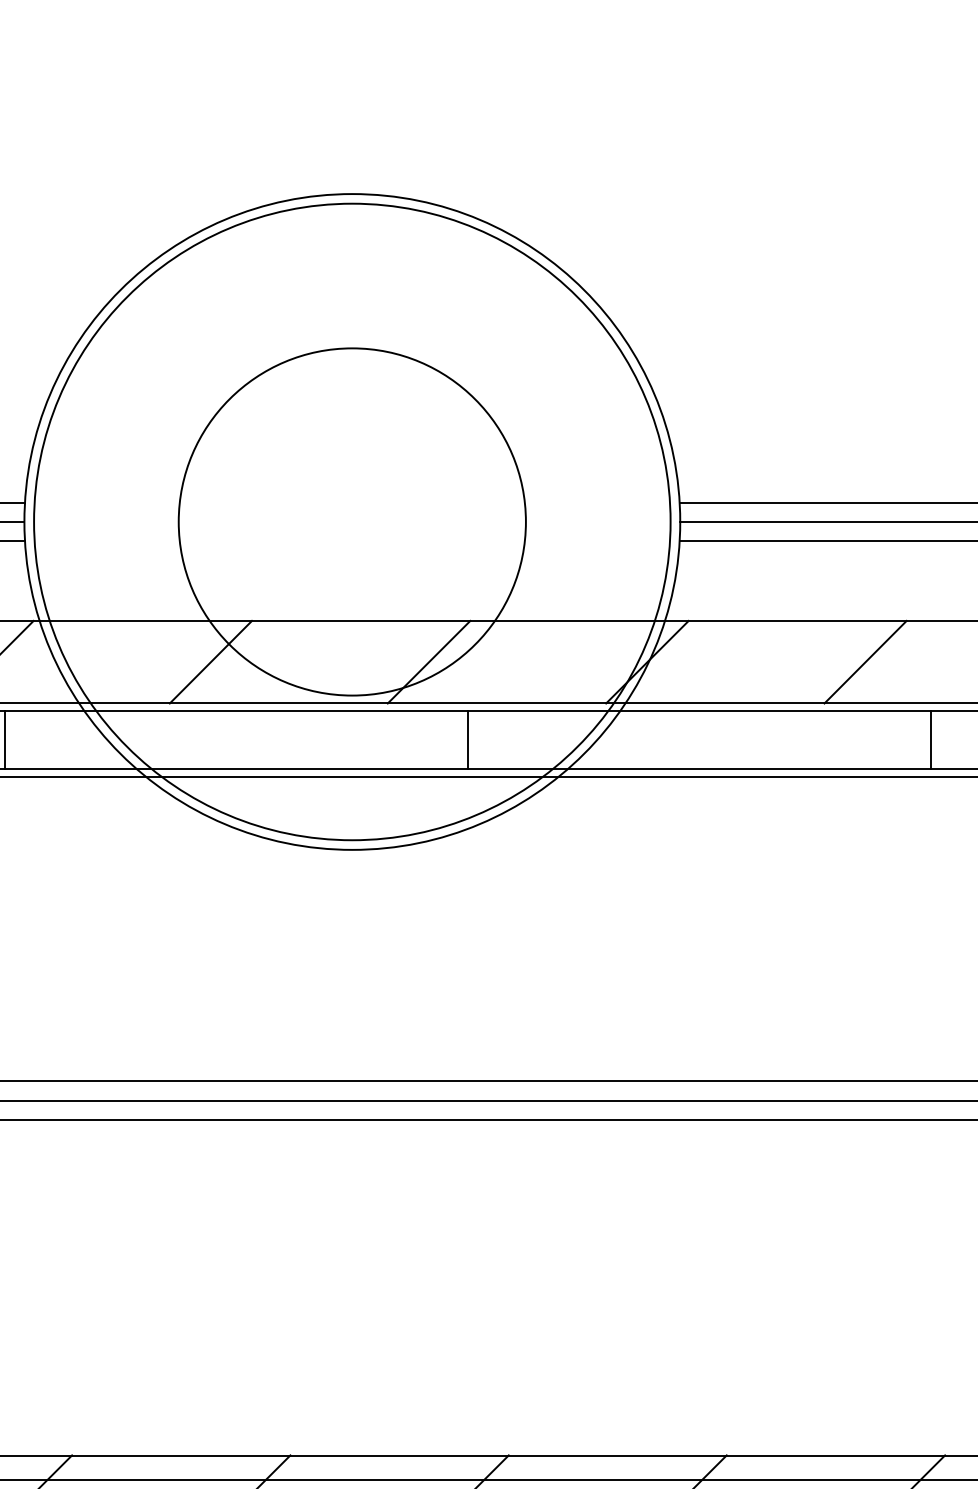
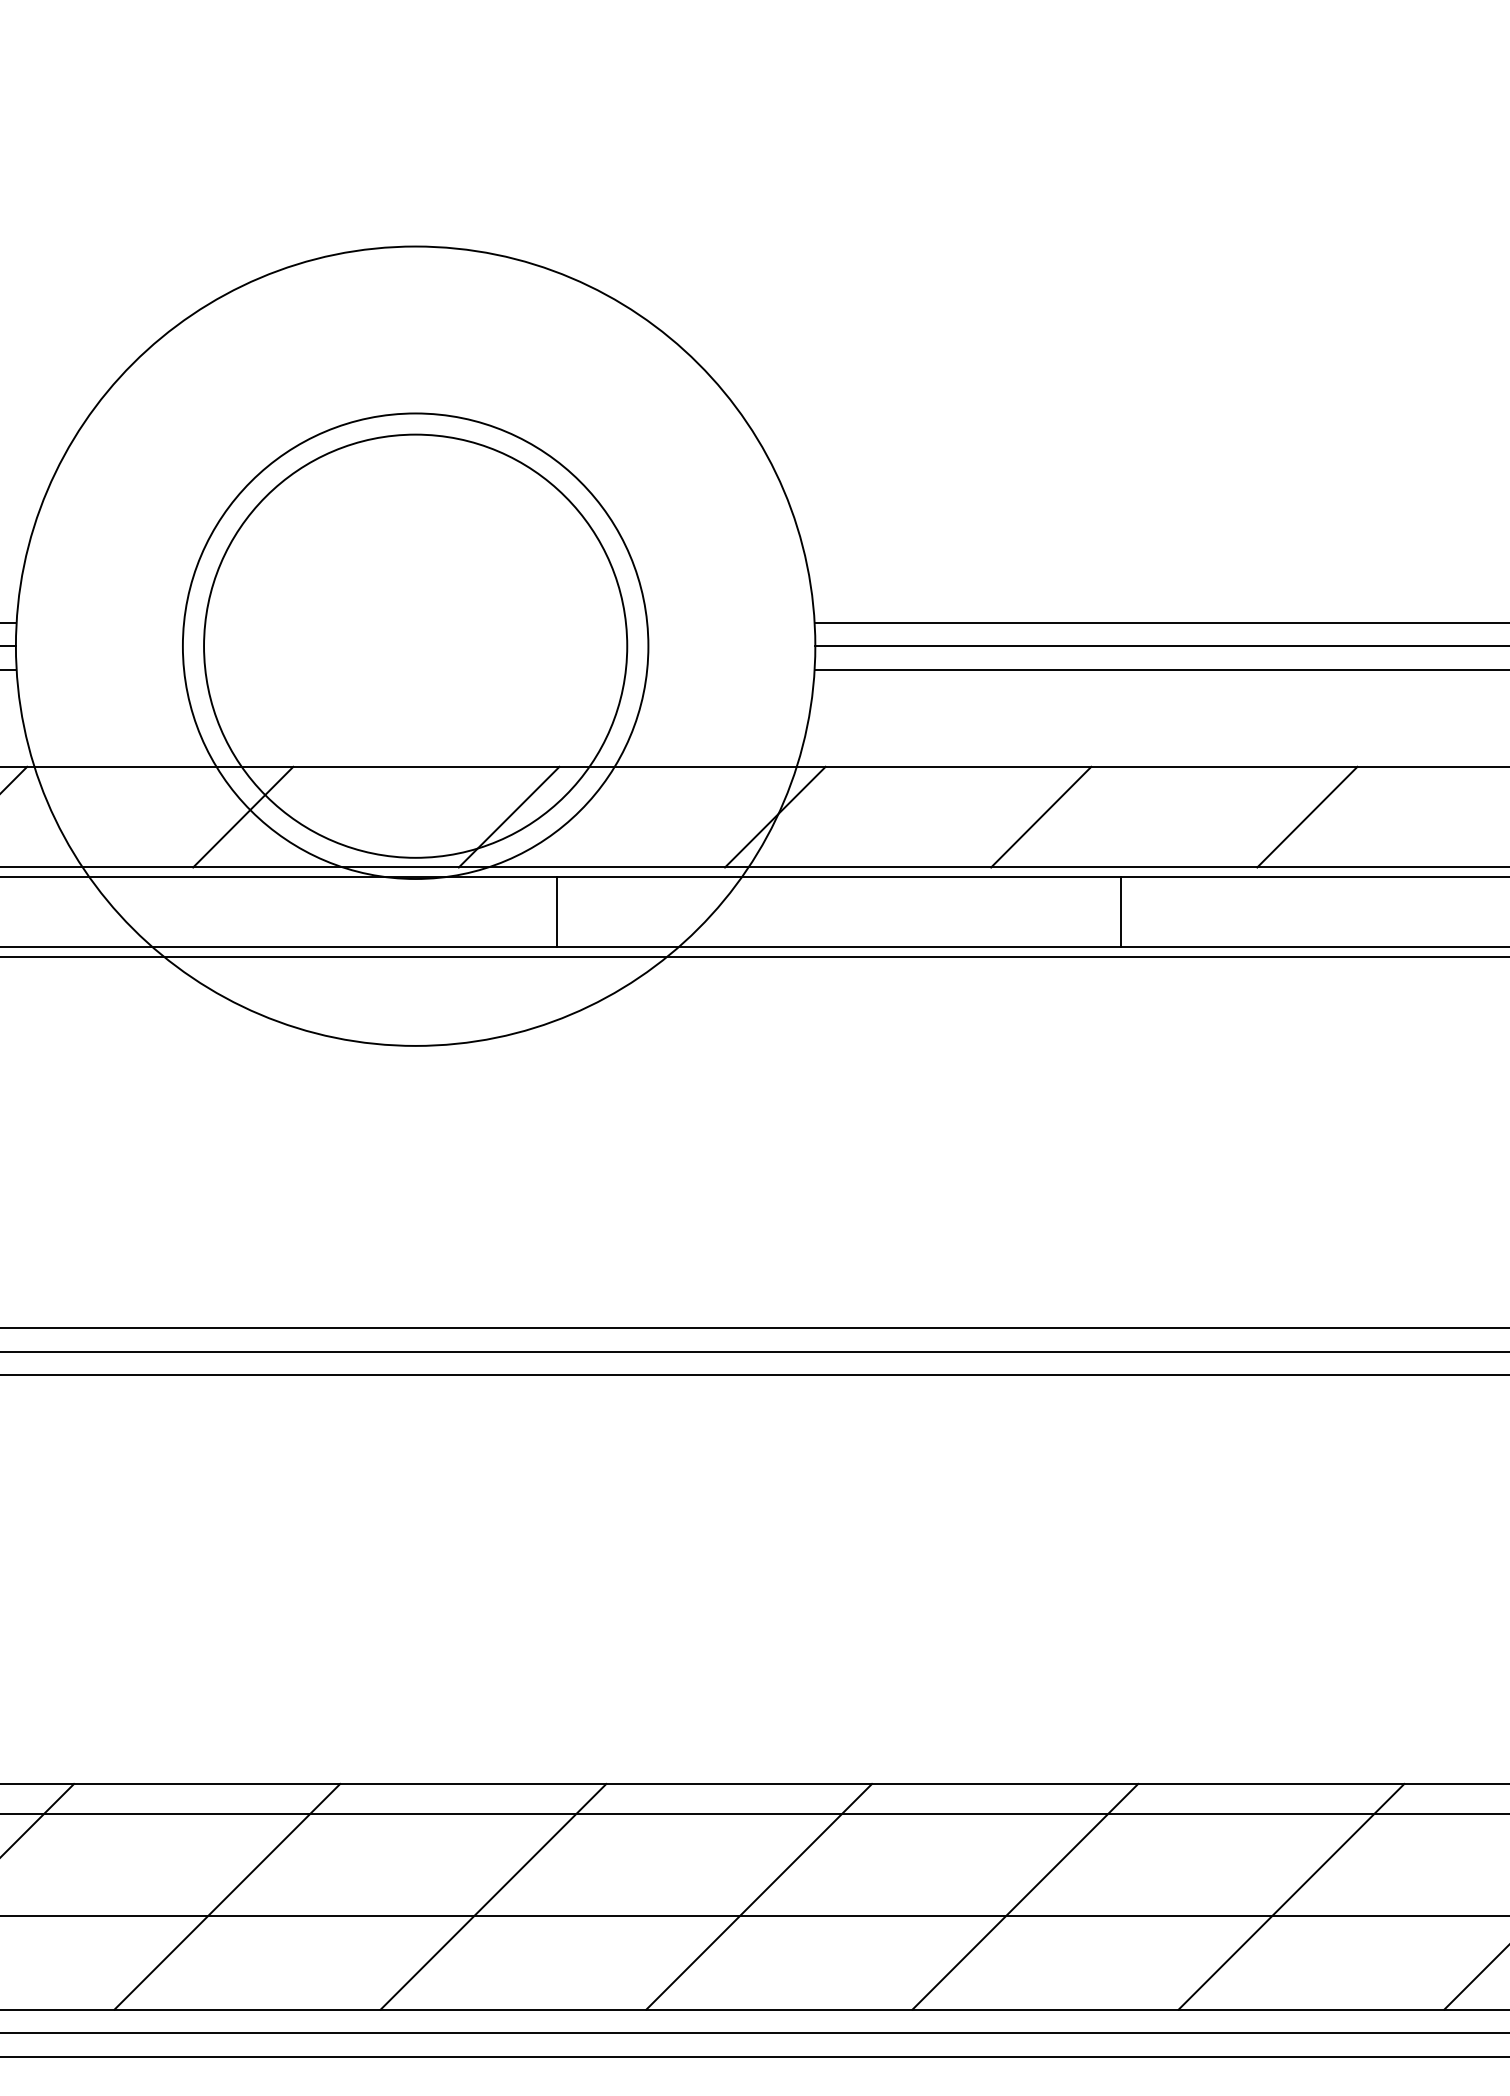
circle: (352, 522) -> (415, 646), size x0.6

